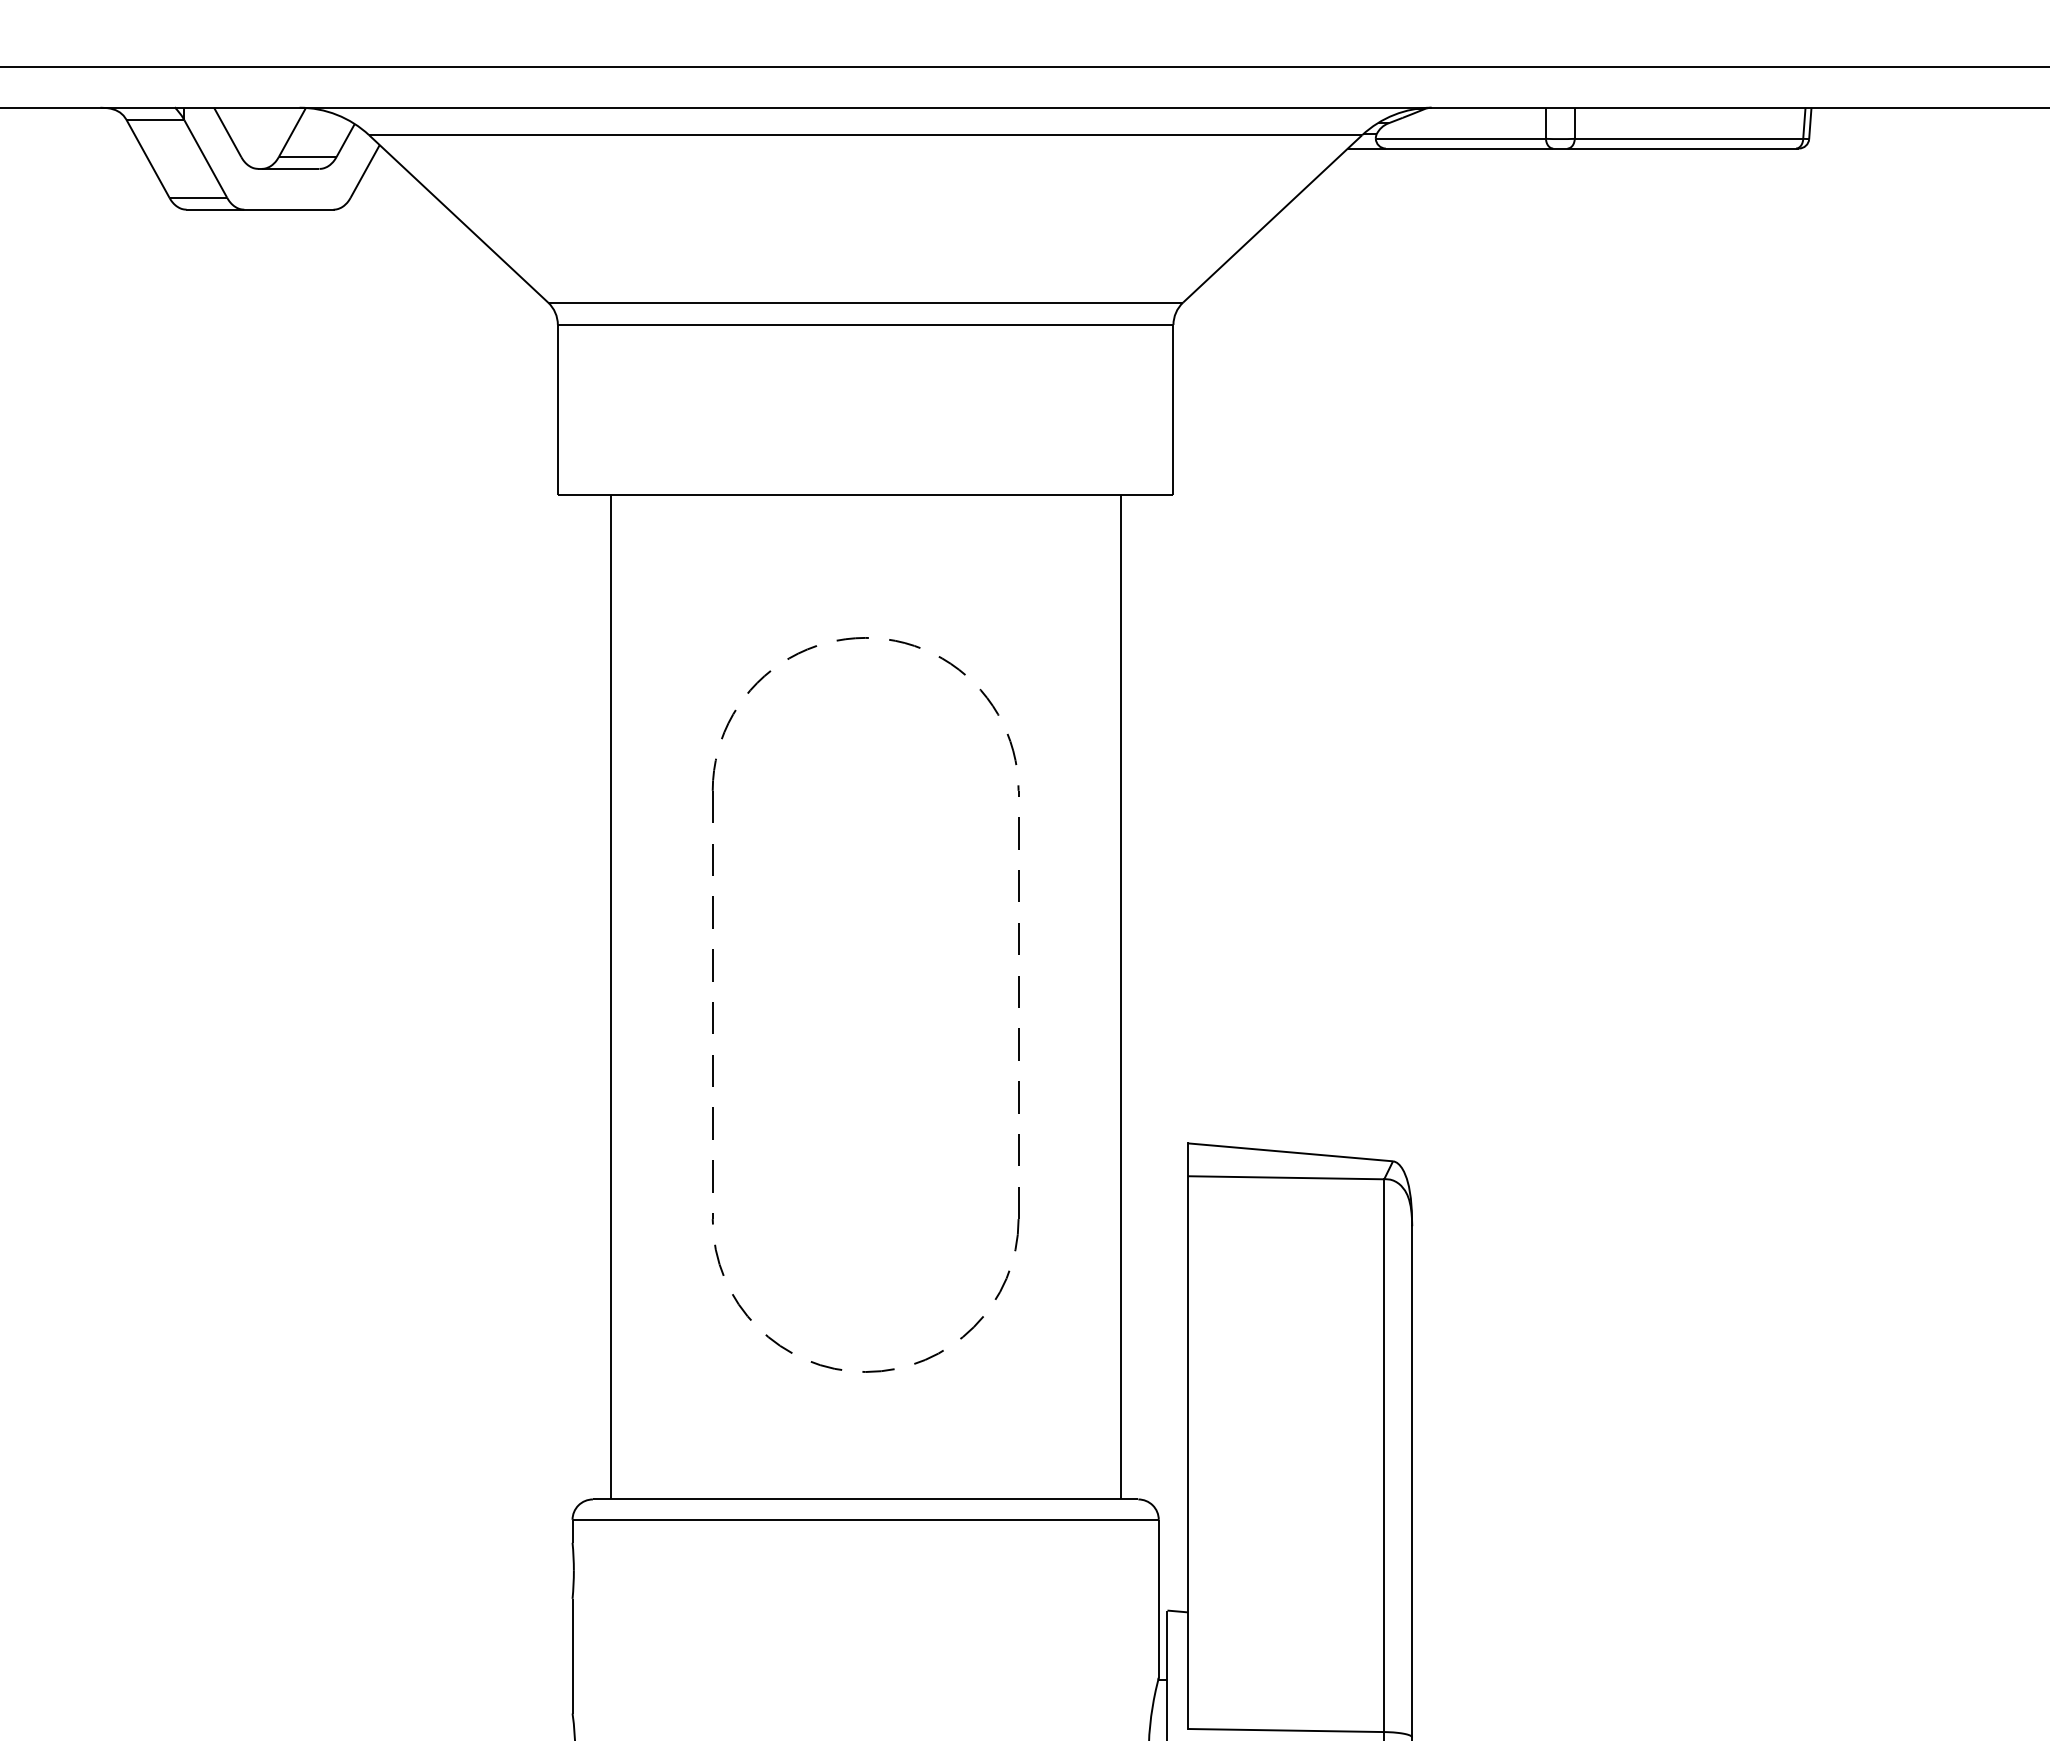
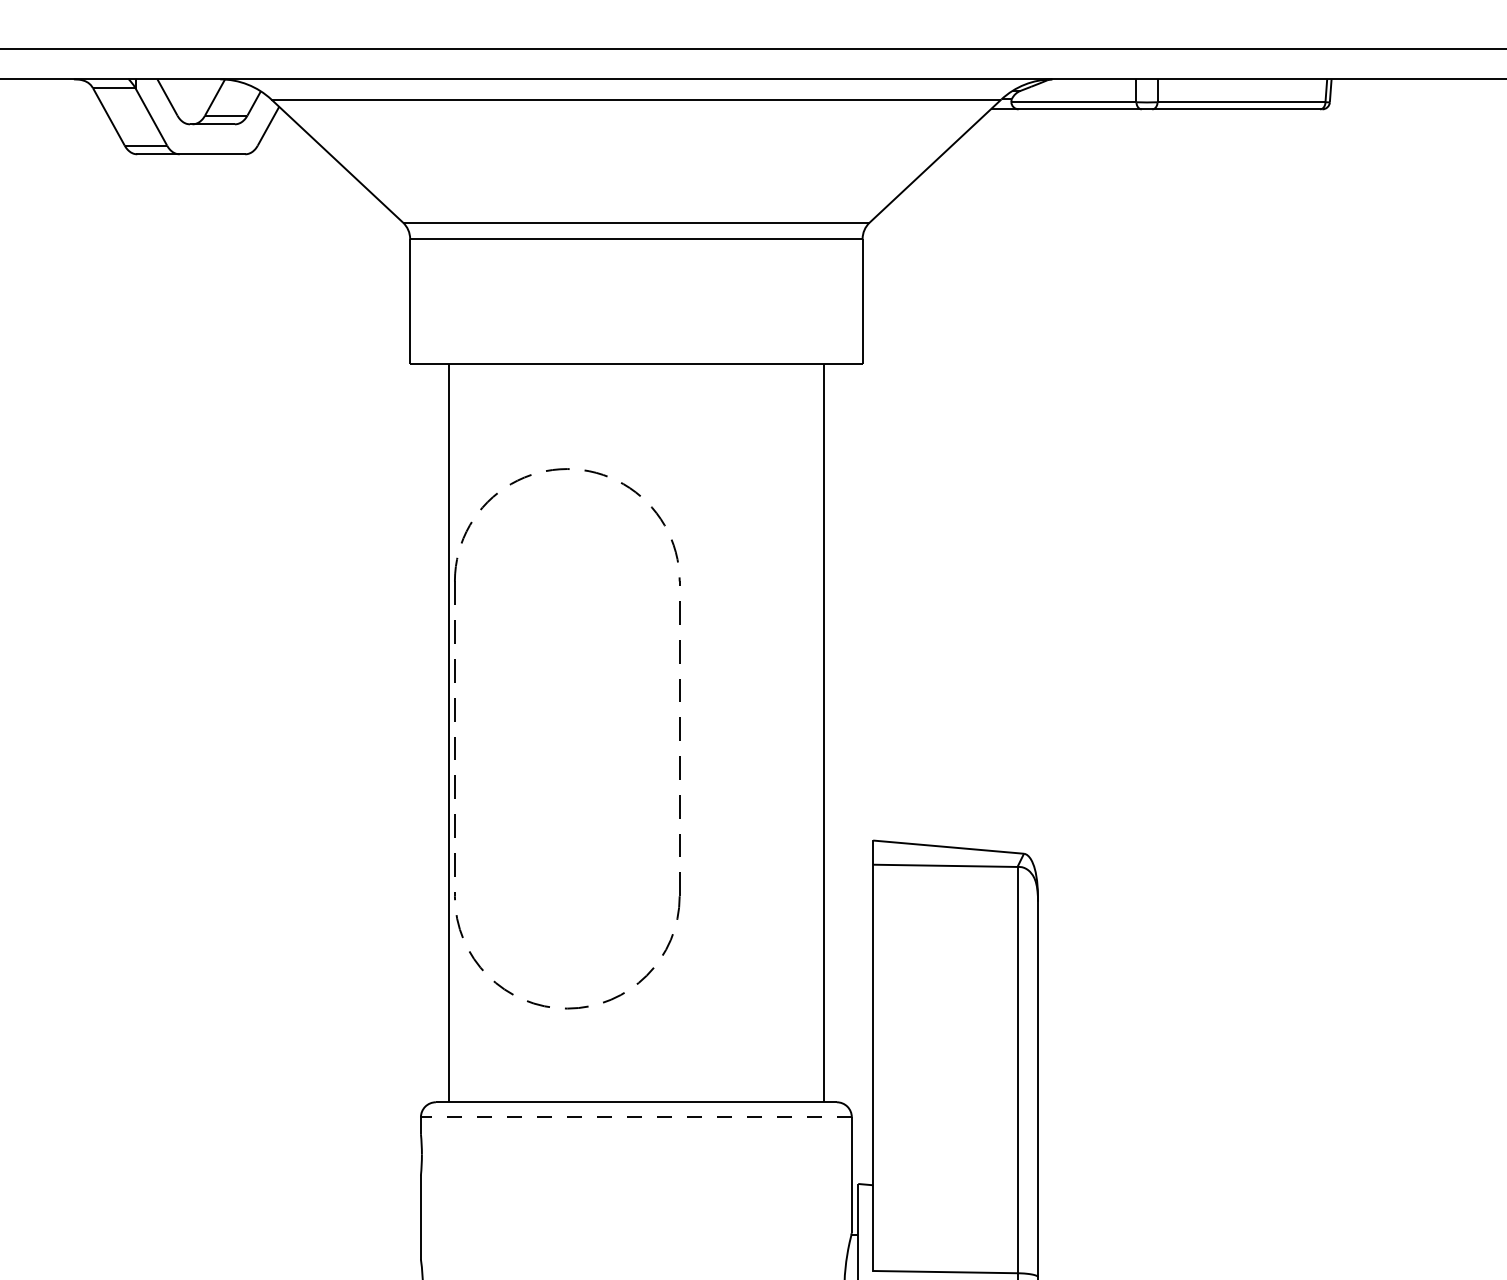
part: (713, 1004) -> (455, 738), moved
line: (865, 1519) -> (636, 1117), solid -> dashed

